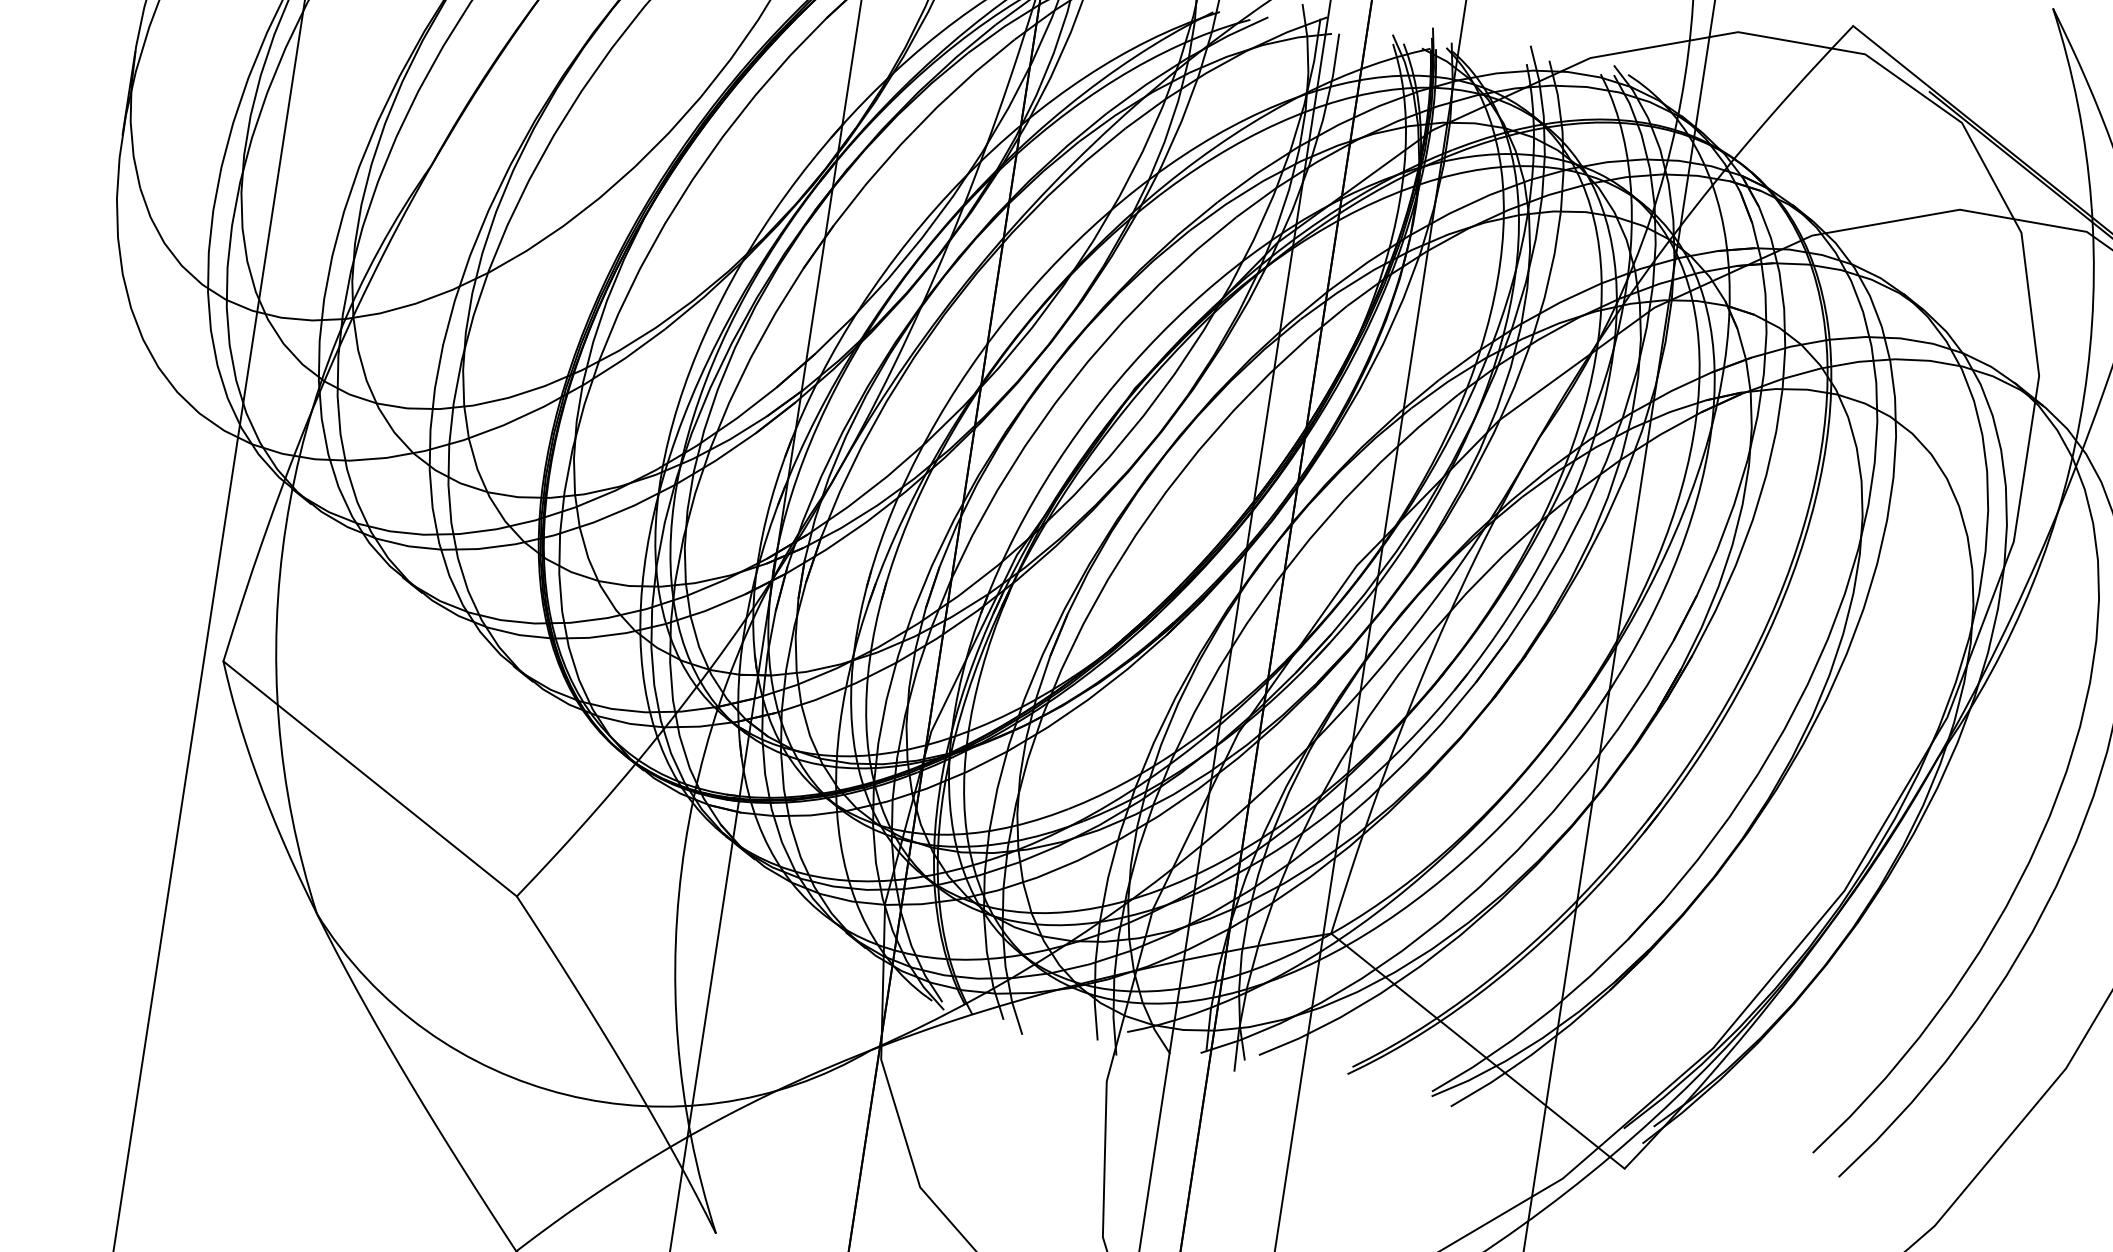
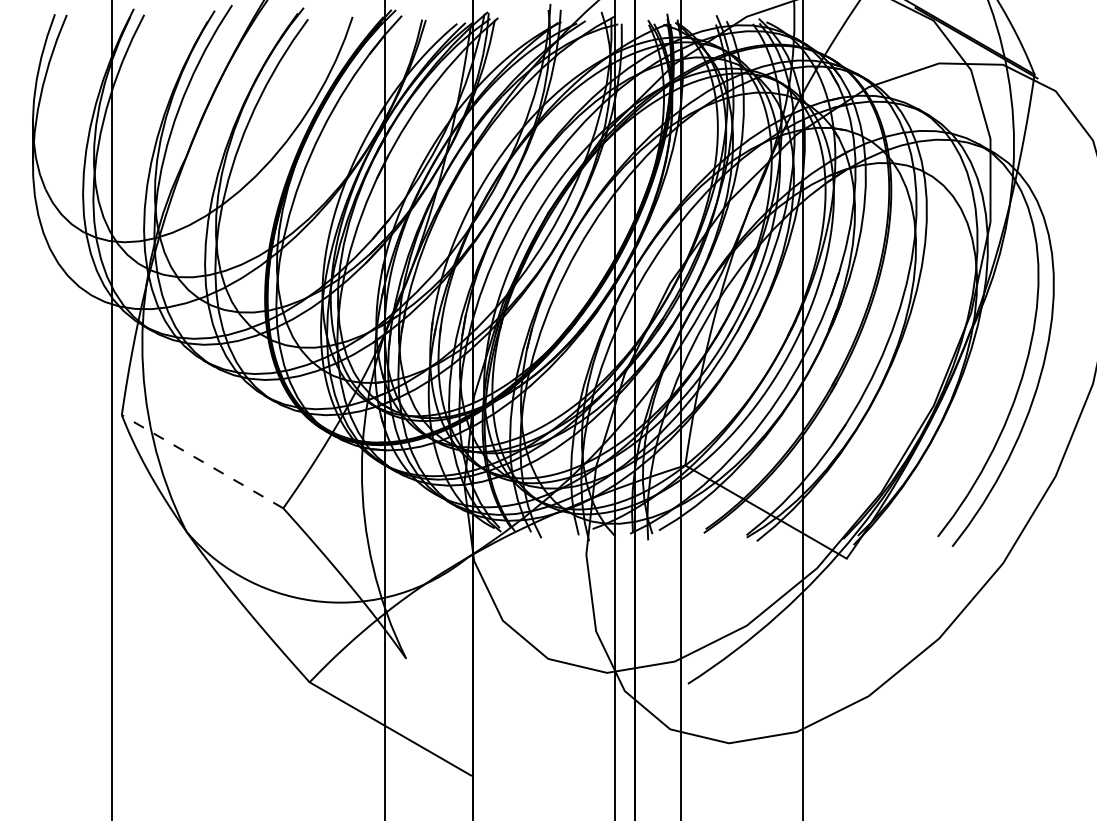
line: (370, 778) -> (202, 461), solid -> dashed

